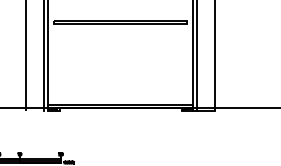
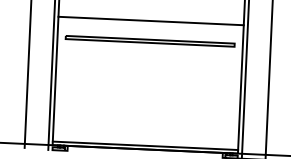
line: (120, 6) -> (151, 20), added

